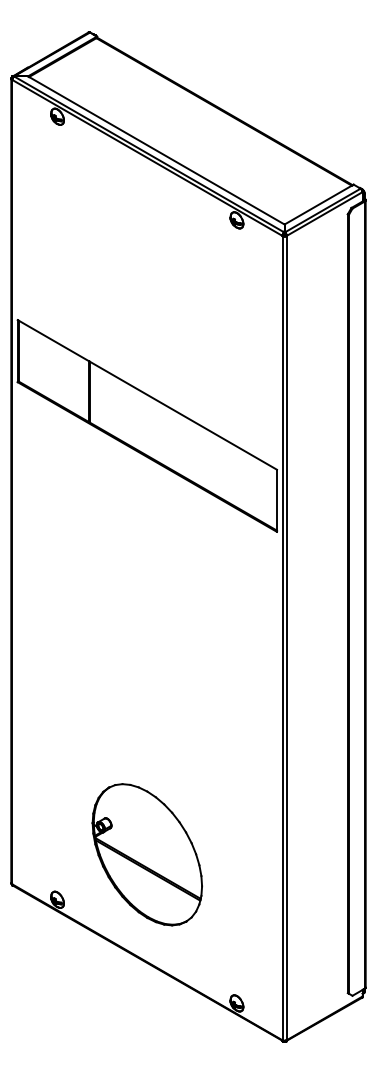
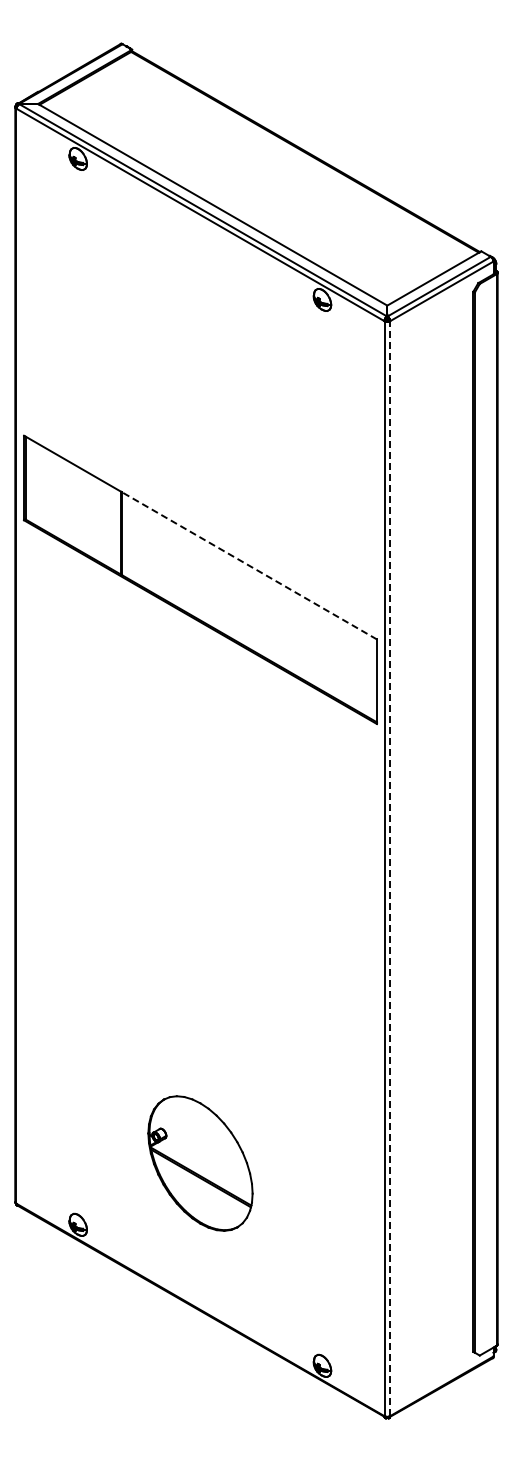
line: (183, 415) -> (249, 565), solid -> dashed
line: (286, 638) -> (390, 868), solid -> dashed
part: (147, 854) -> (200, 1163), size x0.7

